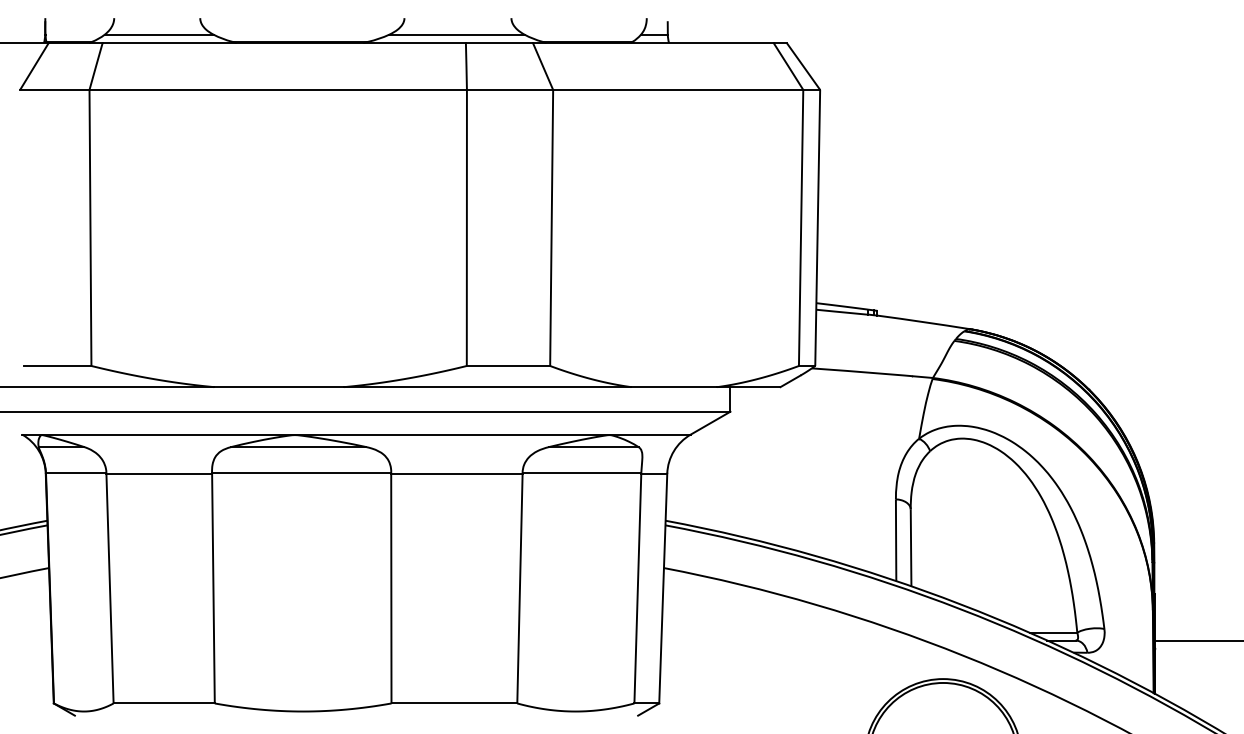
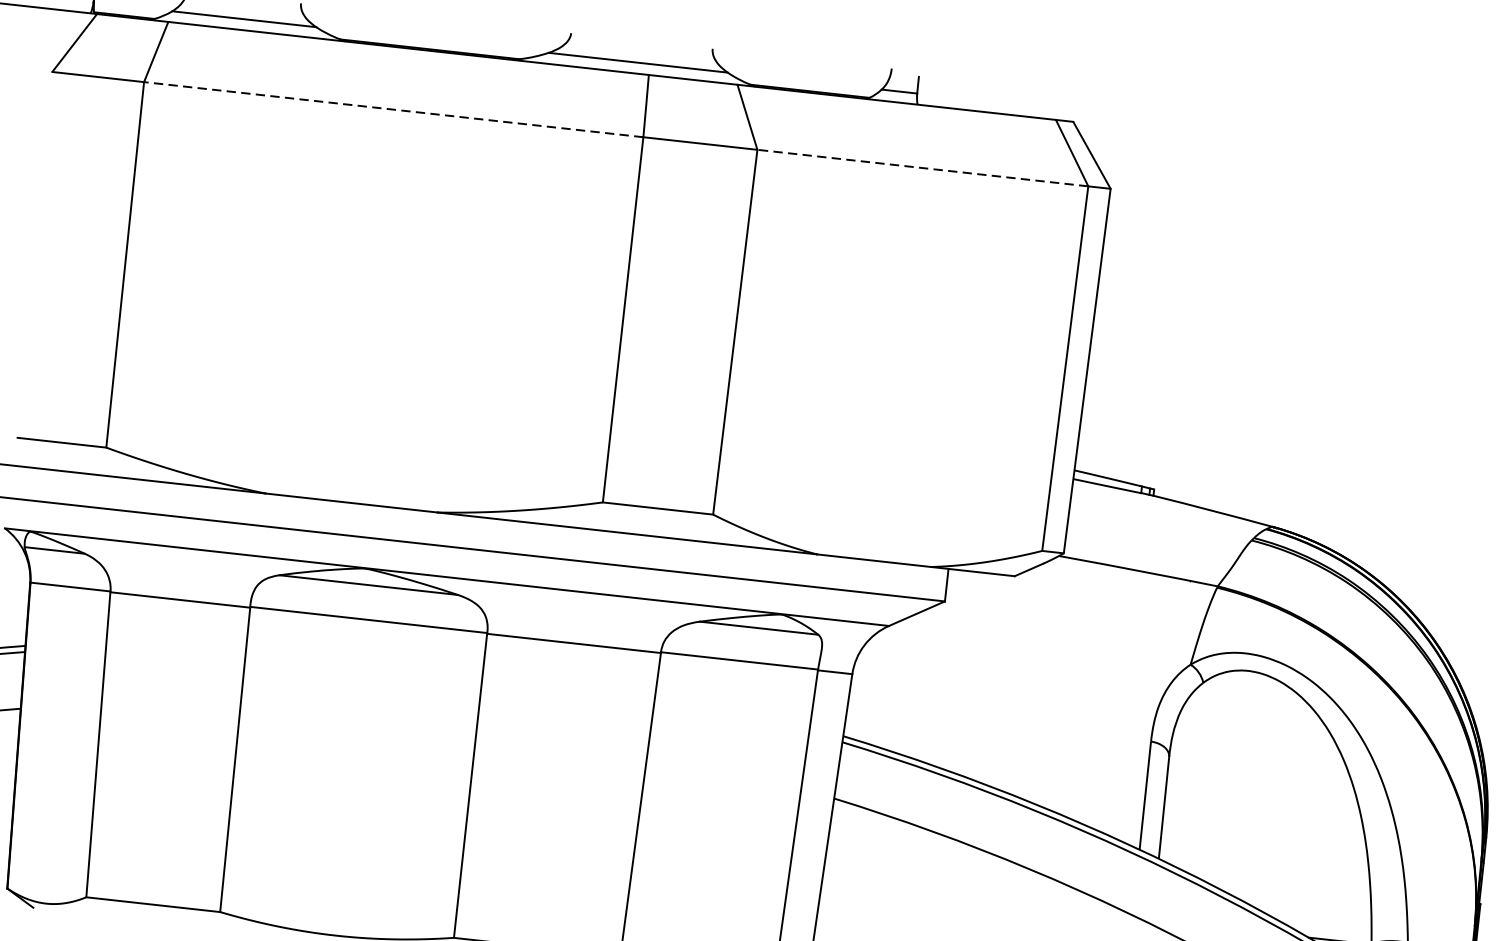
line: (278, 89) -> (394, 109), solid -> dashed
line: (677, 89) -> (921, 167), solid -> dashed

